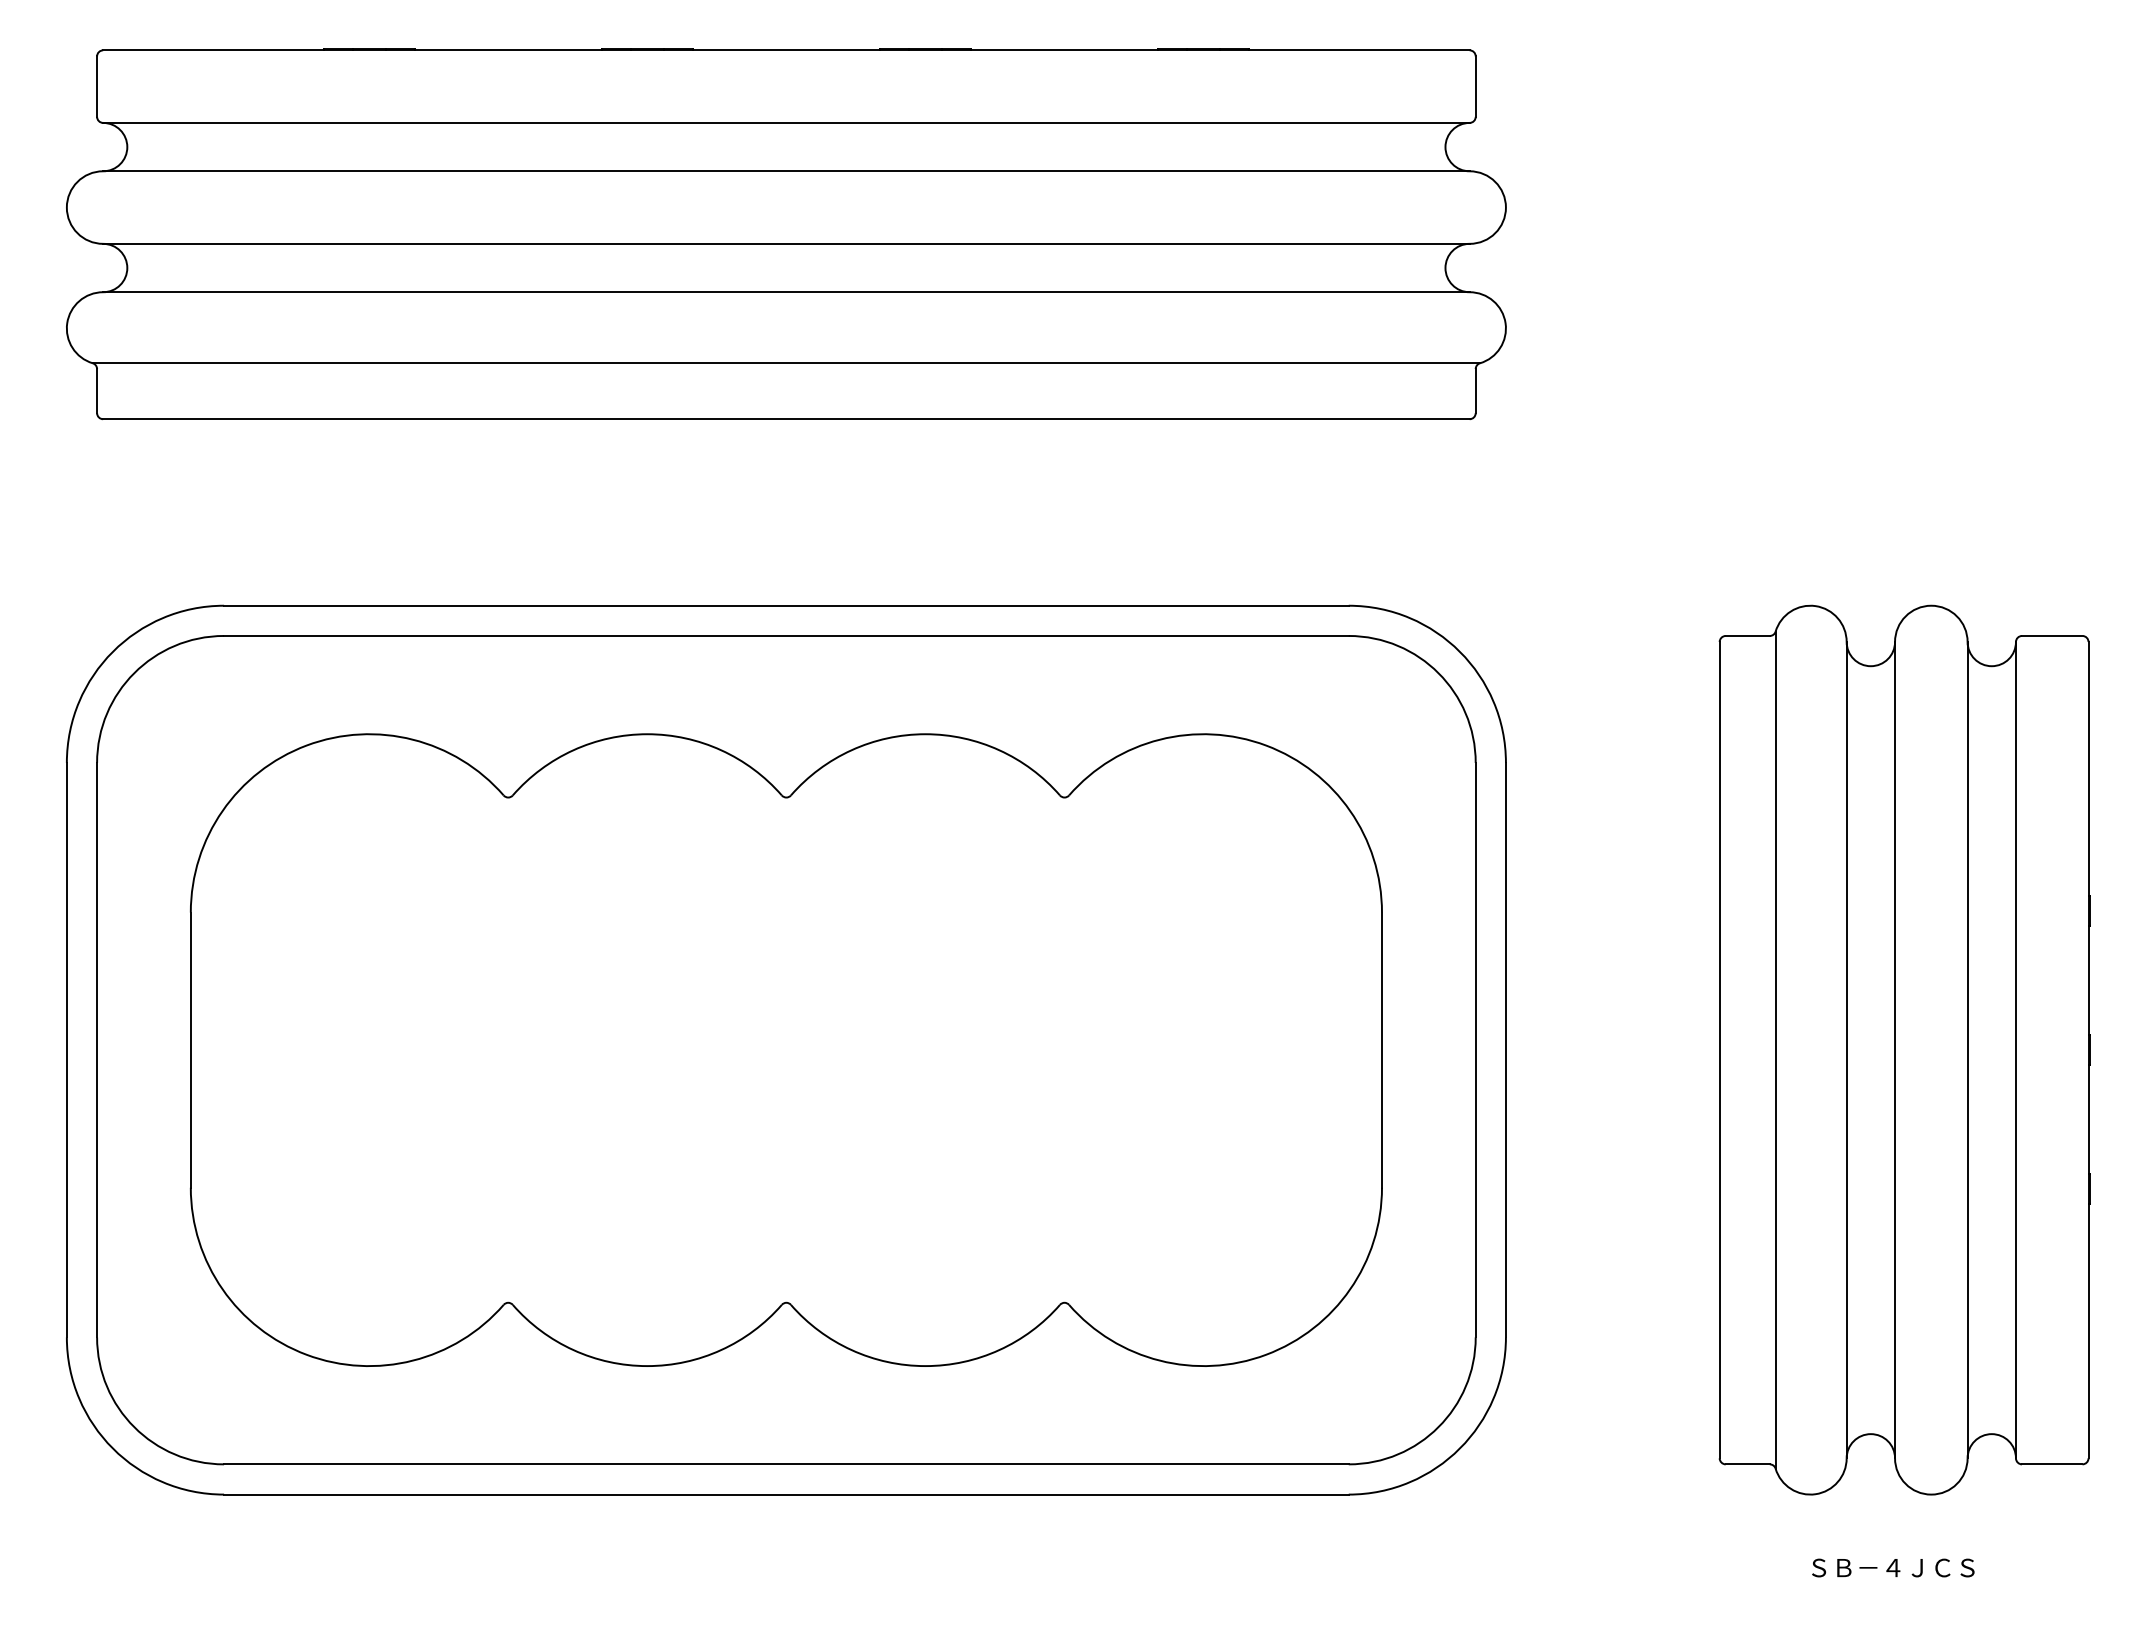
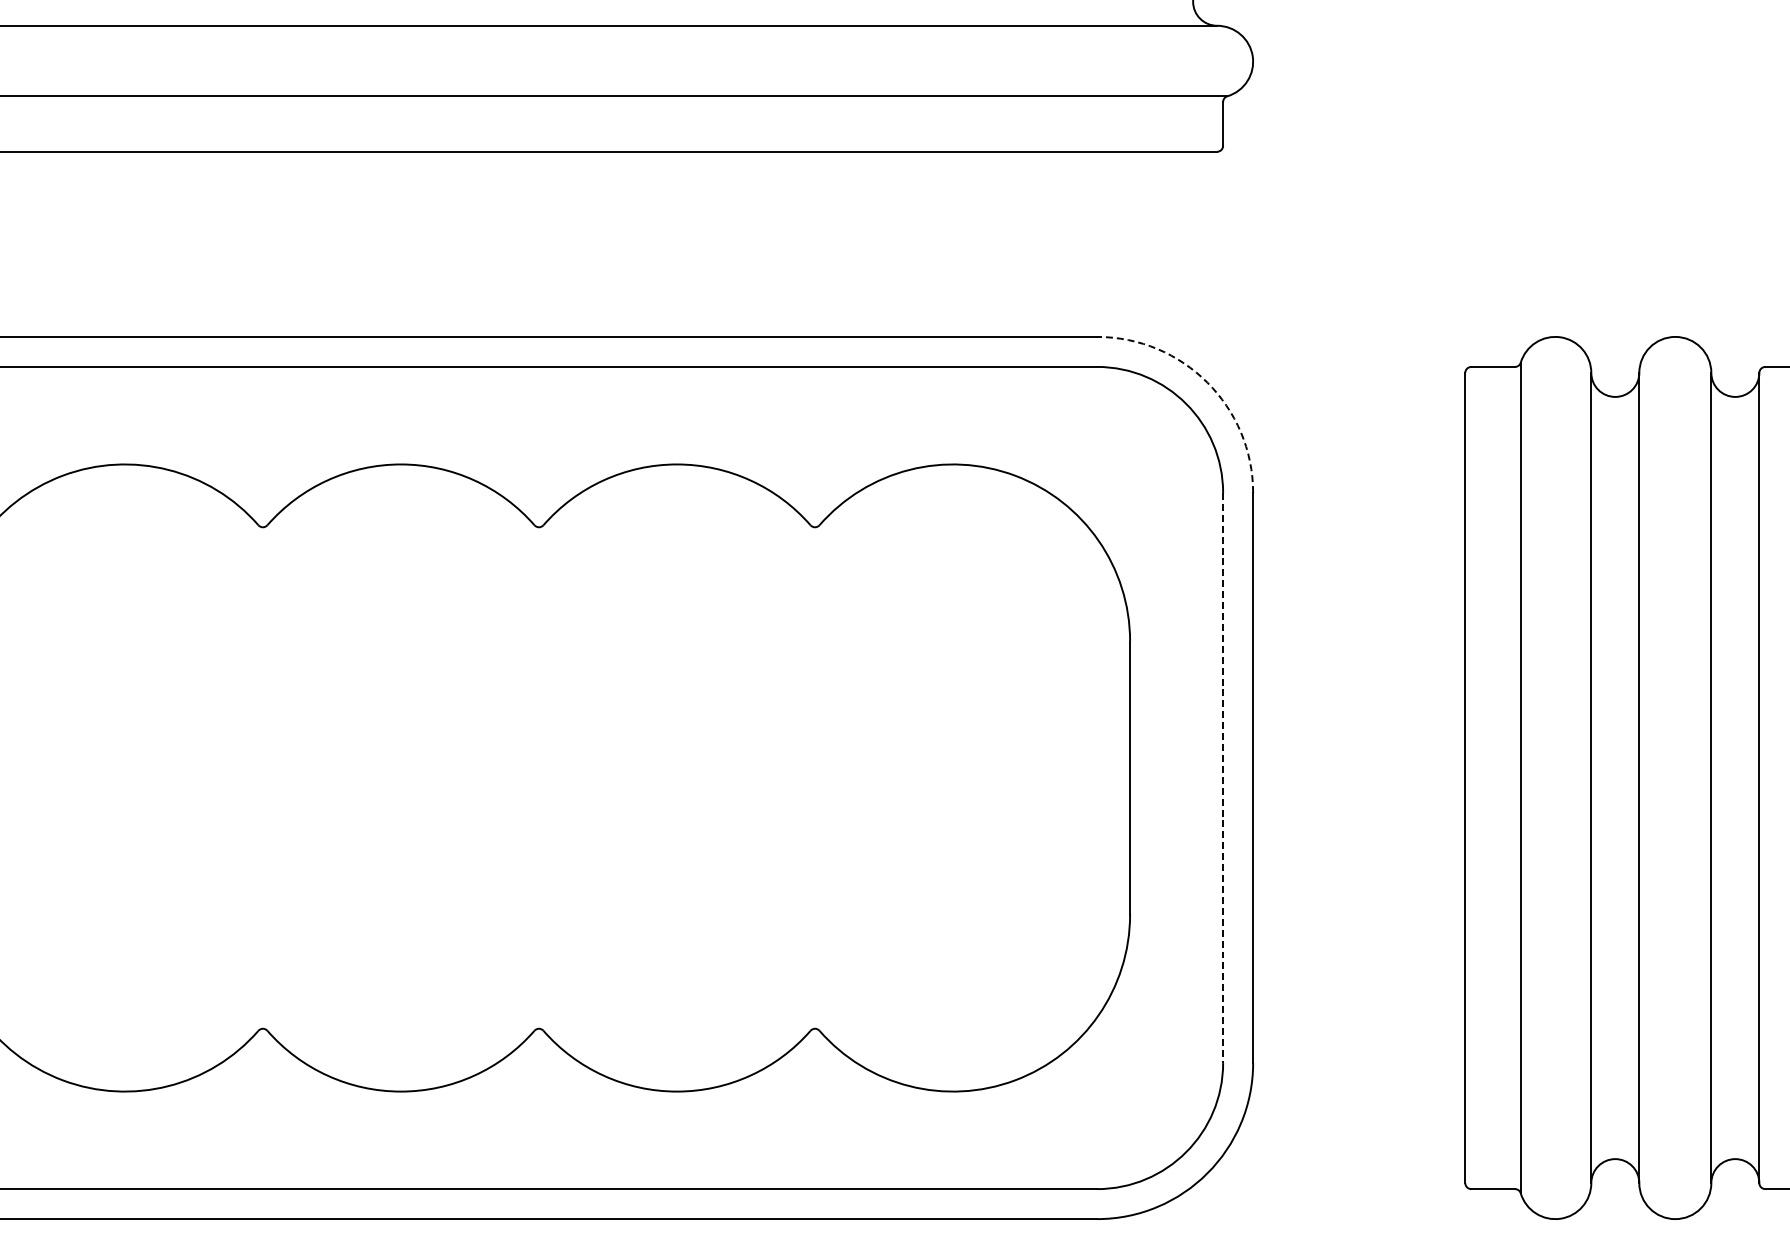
arc: (1459, 651) -> (1207, 382), solid -> dashed
line: (1475, 1050) -> (1222, 778), solid -> dashed

